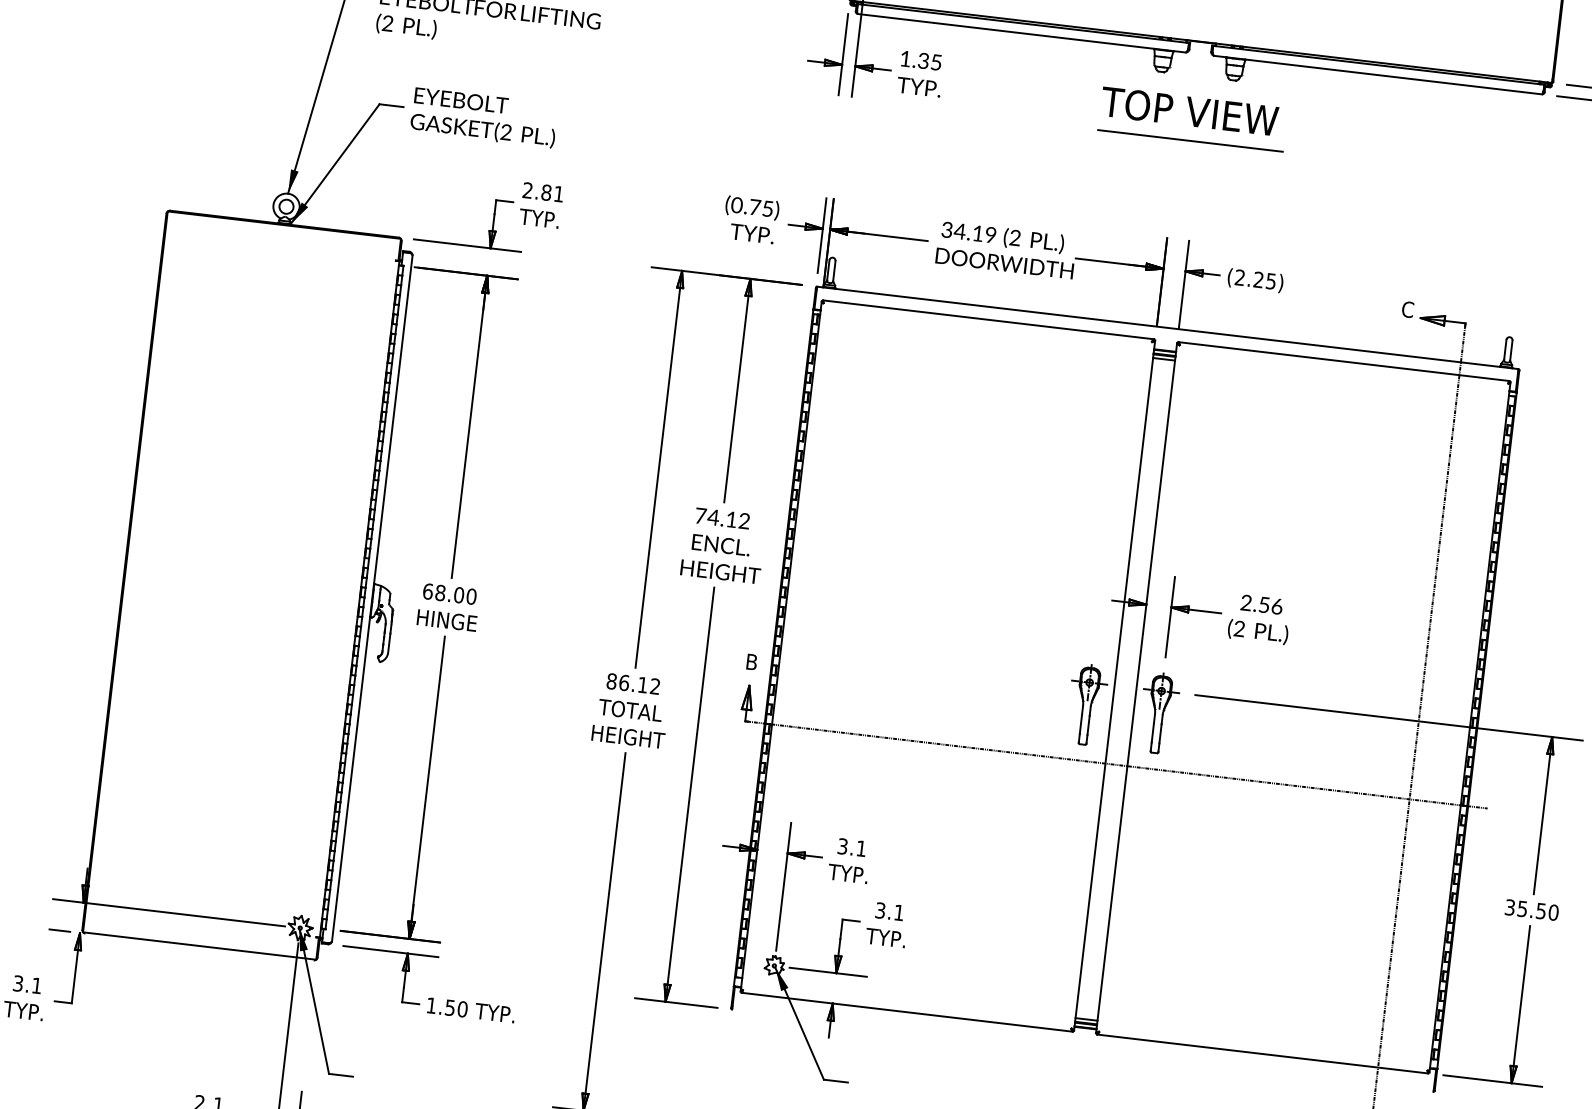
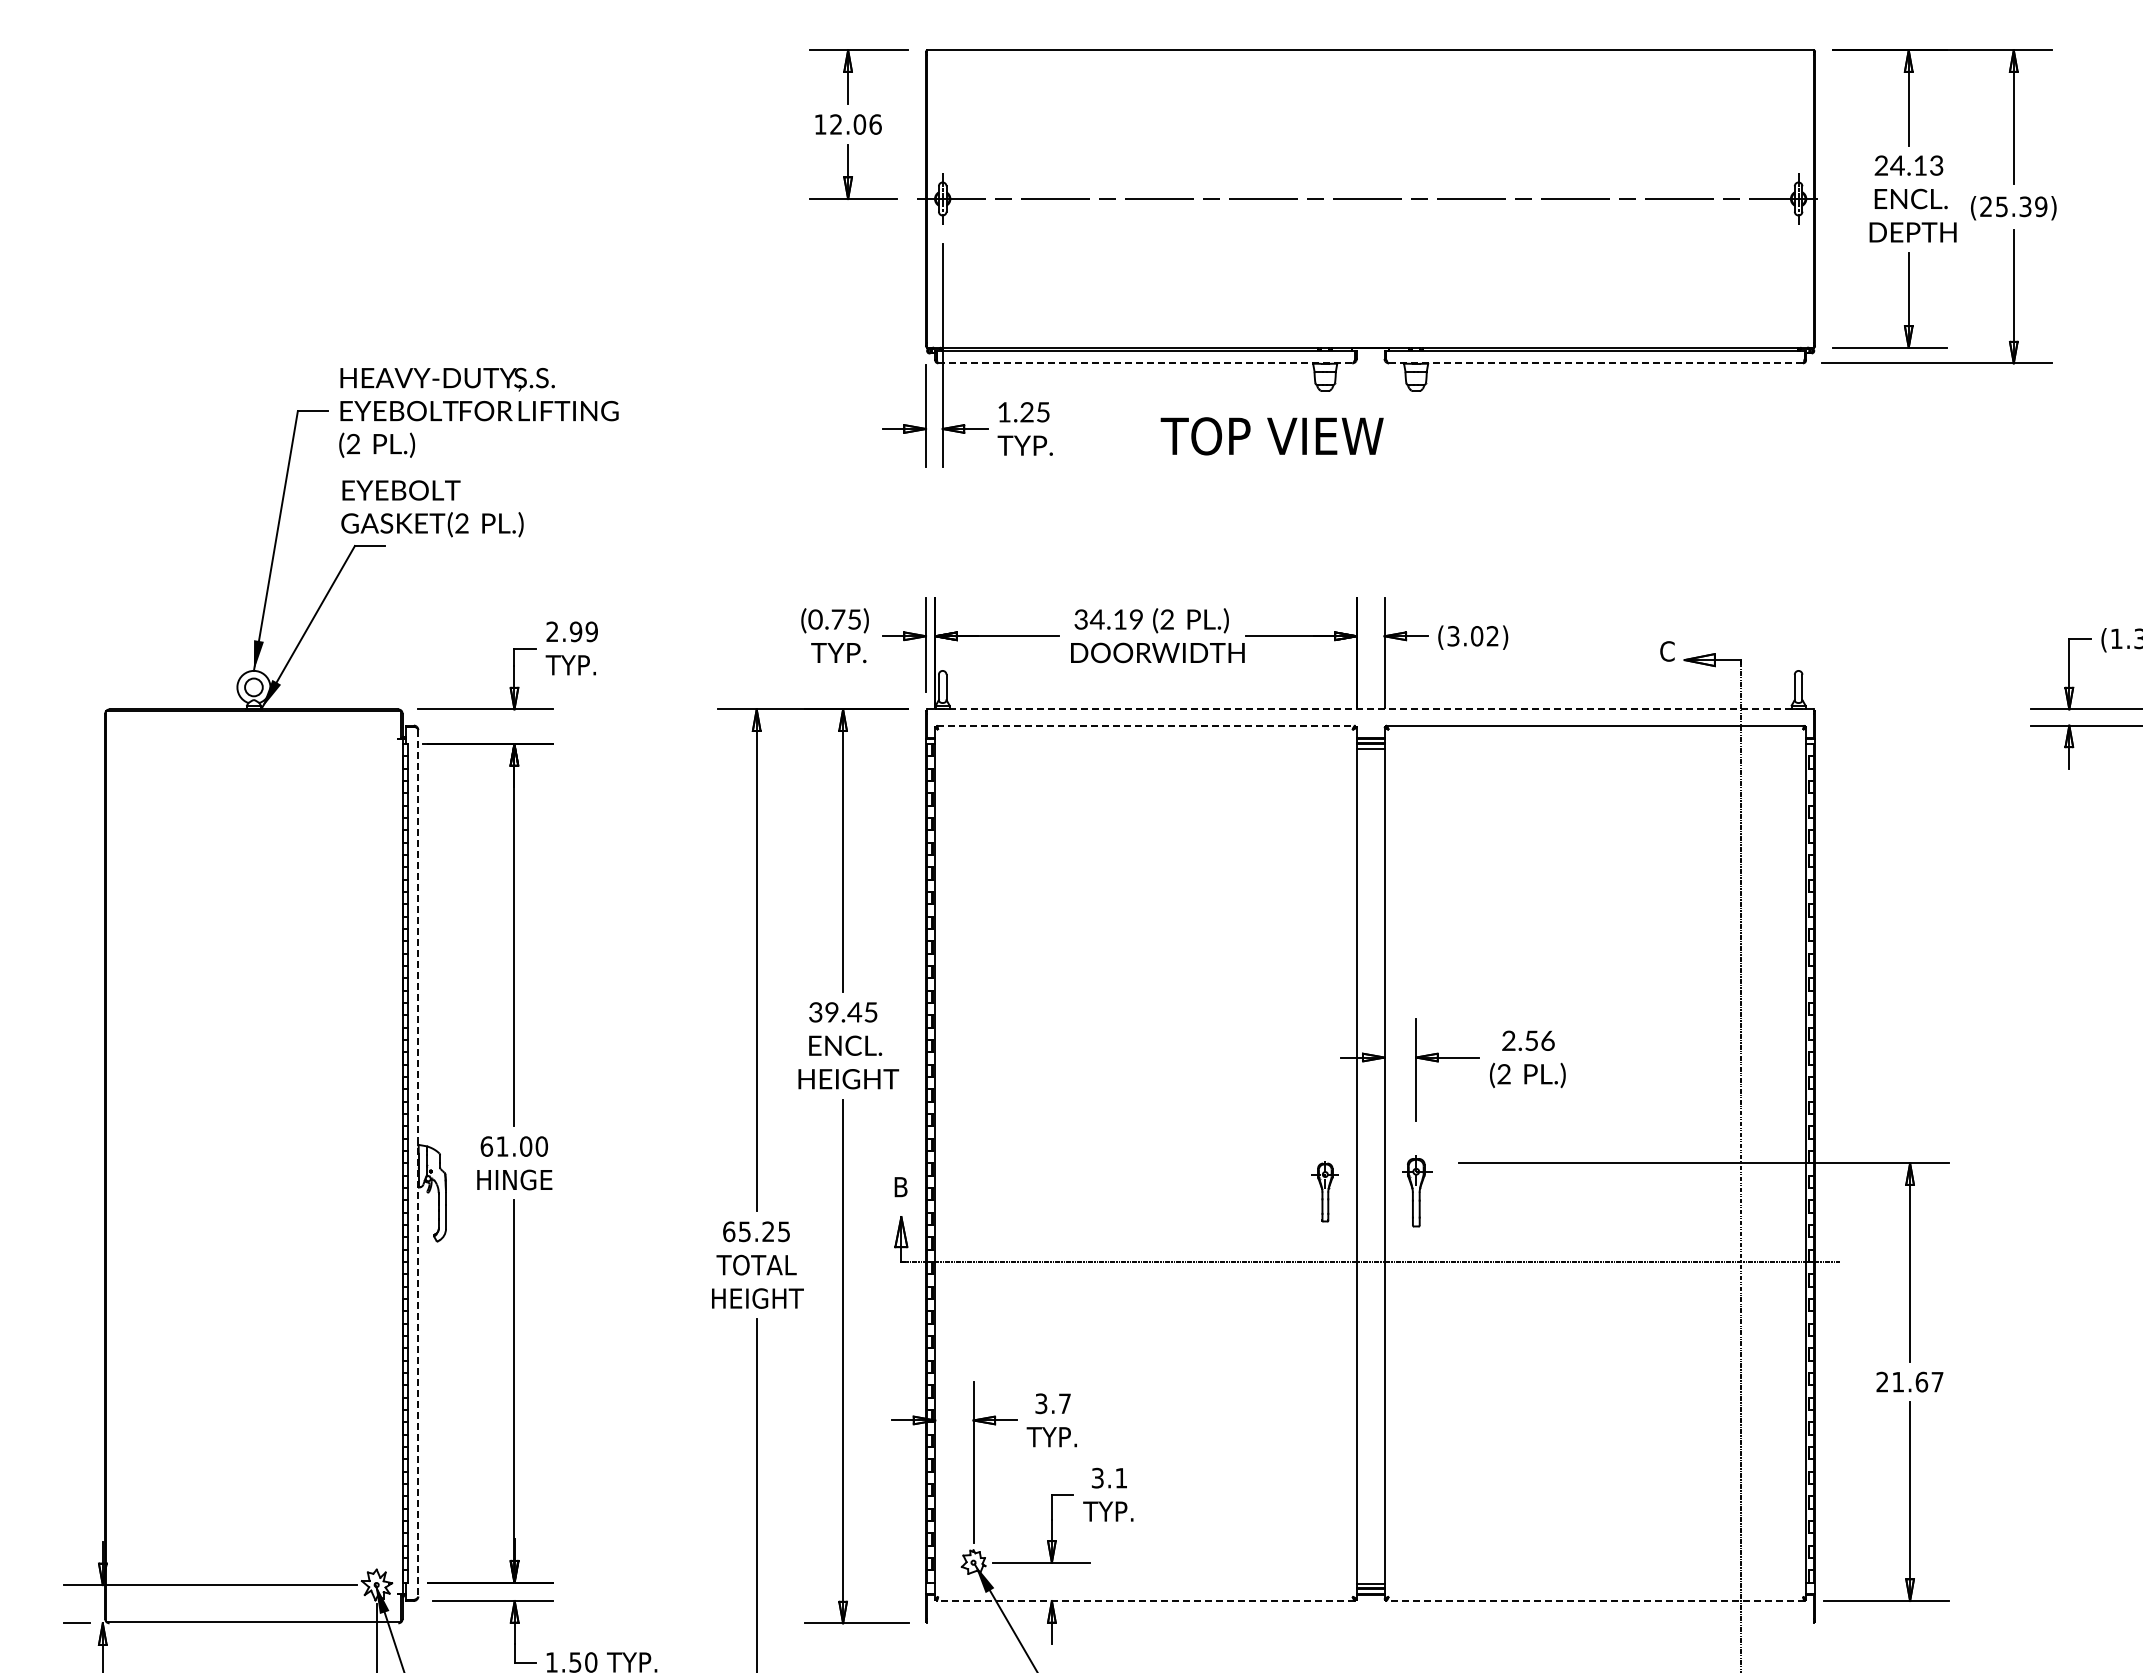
line: (1021, 33) -> (1144, 363), solid -> dashed
text: (922, 63) -> (1026, 415), 1.35 -> 1.25
line: (1377, 75) -> (1595, 363), solid -> dashed
text: (1189, 111) -> (1271, 436), moved
text: (484, 117) -> (432, 508), moved
line: (1190, 140) -> (1371, 472), removed
text: (552, 193) -> (583, 631), 2.81 -> 2.99
text: (1255, 279) -> (1472, 636), (2.25) -> (3.02)
line: (988, 319) -> (1146, 725), solid -> dashed
line: (1168, 328) -> (1371, 709), solid -> dashed
text: (722, 518) -> (843, 1012), 74.12 -> 39.45
text: (440, 592) -> (502, 1146), 68.00 -> 61.00
line: (372, 598) -> (418, 1163), solid -> dashed
text: (633, 683) -> (756, 1231), 86.12 -> 65.25
part: (1087, 705) -> (1325, 1191), size x0.6
part: (1159, 713) -> (1416, 1191), size x0.7
text: (861, 848) -> (1064, 1403), 3.1 -> 3.7
text: (1531, 909) -> (1909, 1381), 35.50 -> 21.67
line: (906, 1012) -> (1145, 1601), solid -> dashed
line: (1261, 1054) -> (1594, 1601), solid -> dashed

